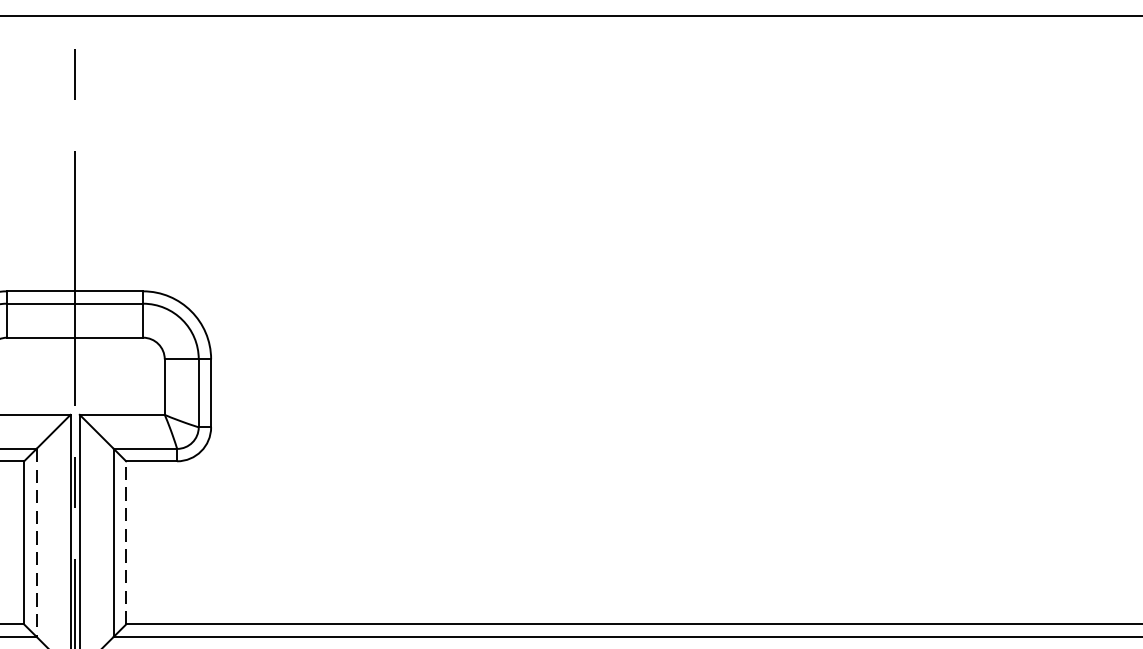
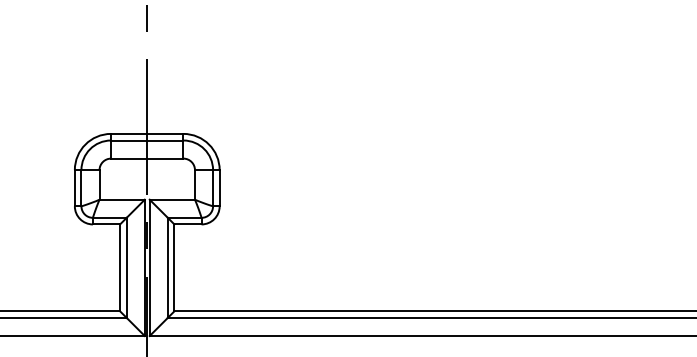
line: (126, 542) -> (174, 267), dashed -> solid
line: (36, 544) -> (126, 268), dashed -> solid

